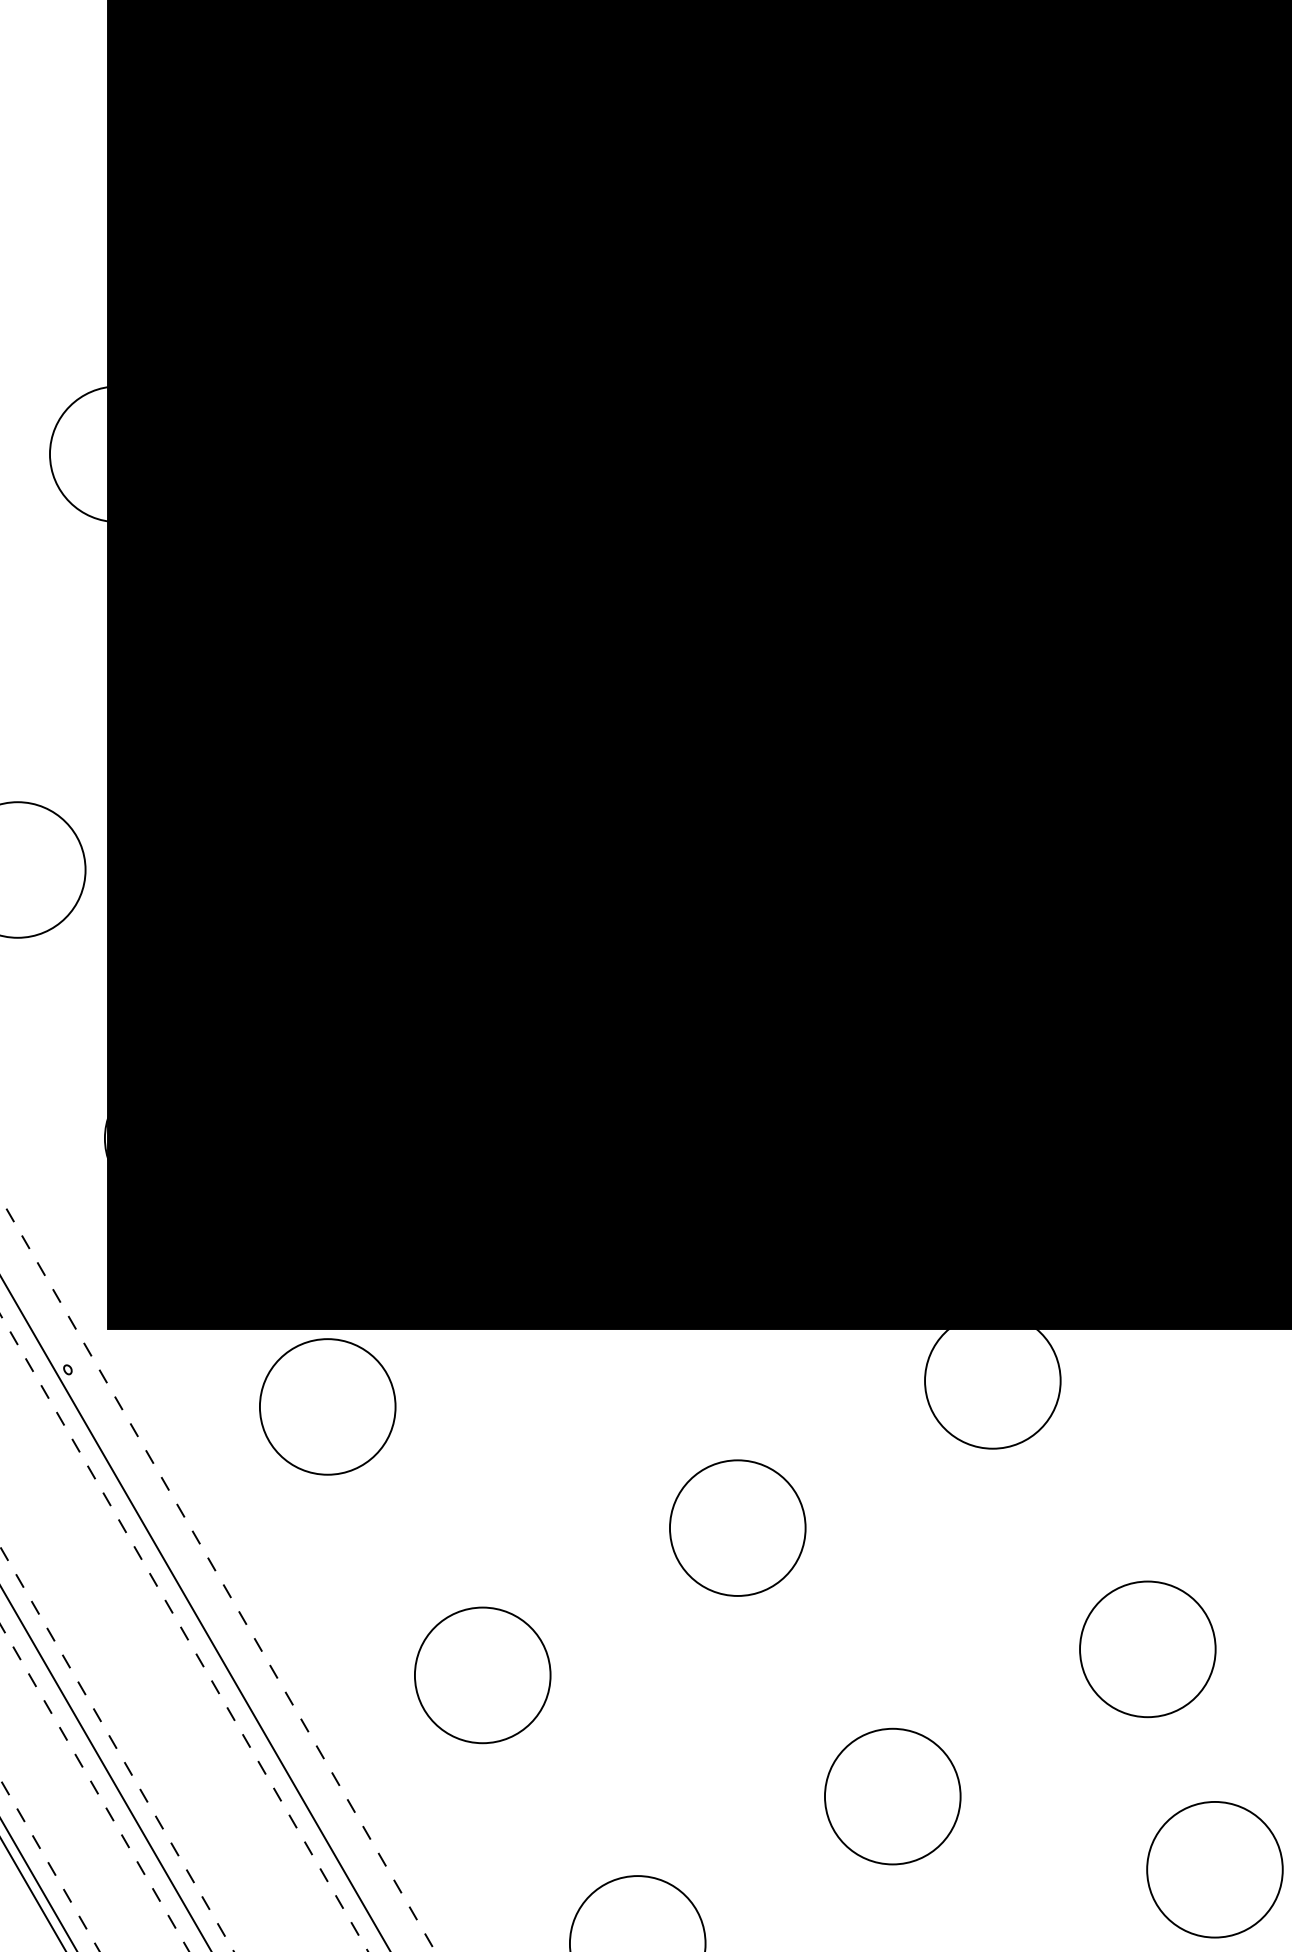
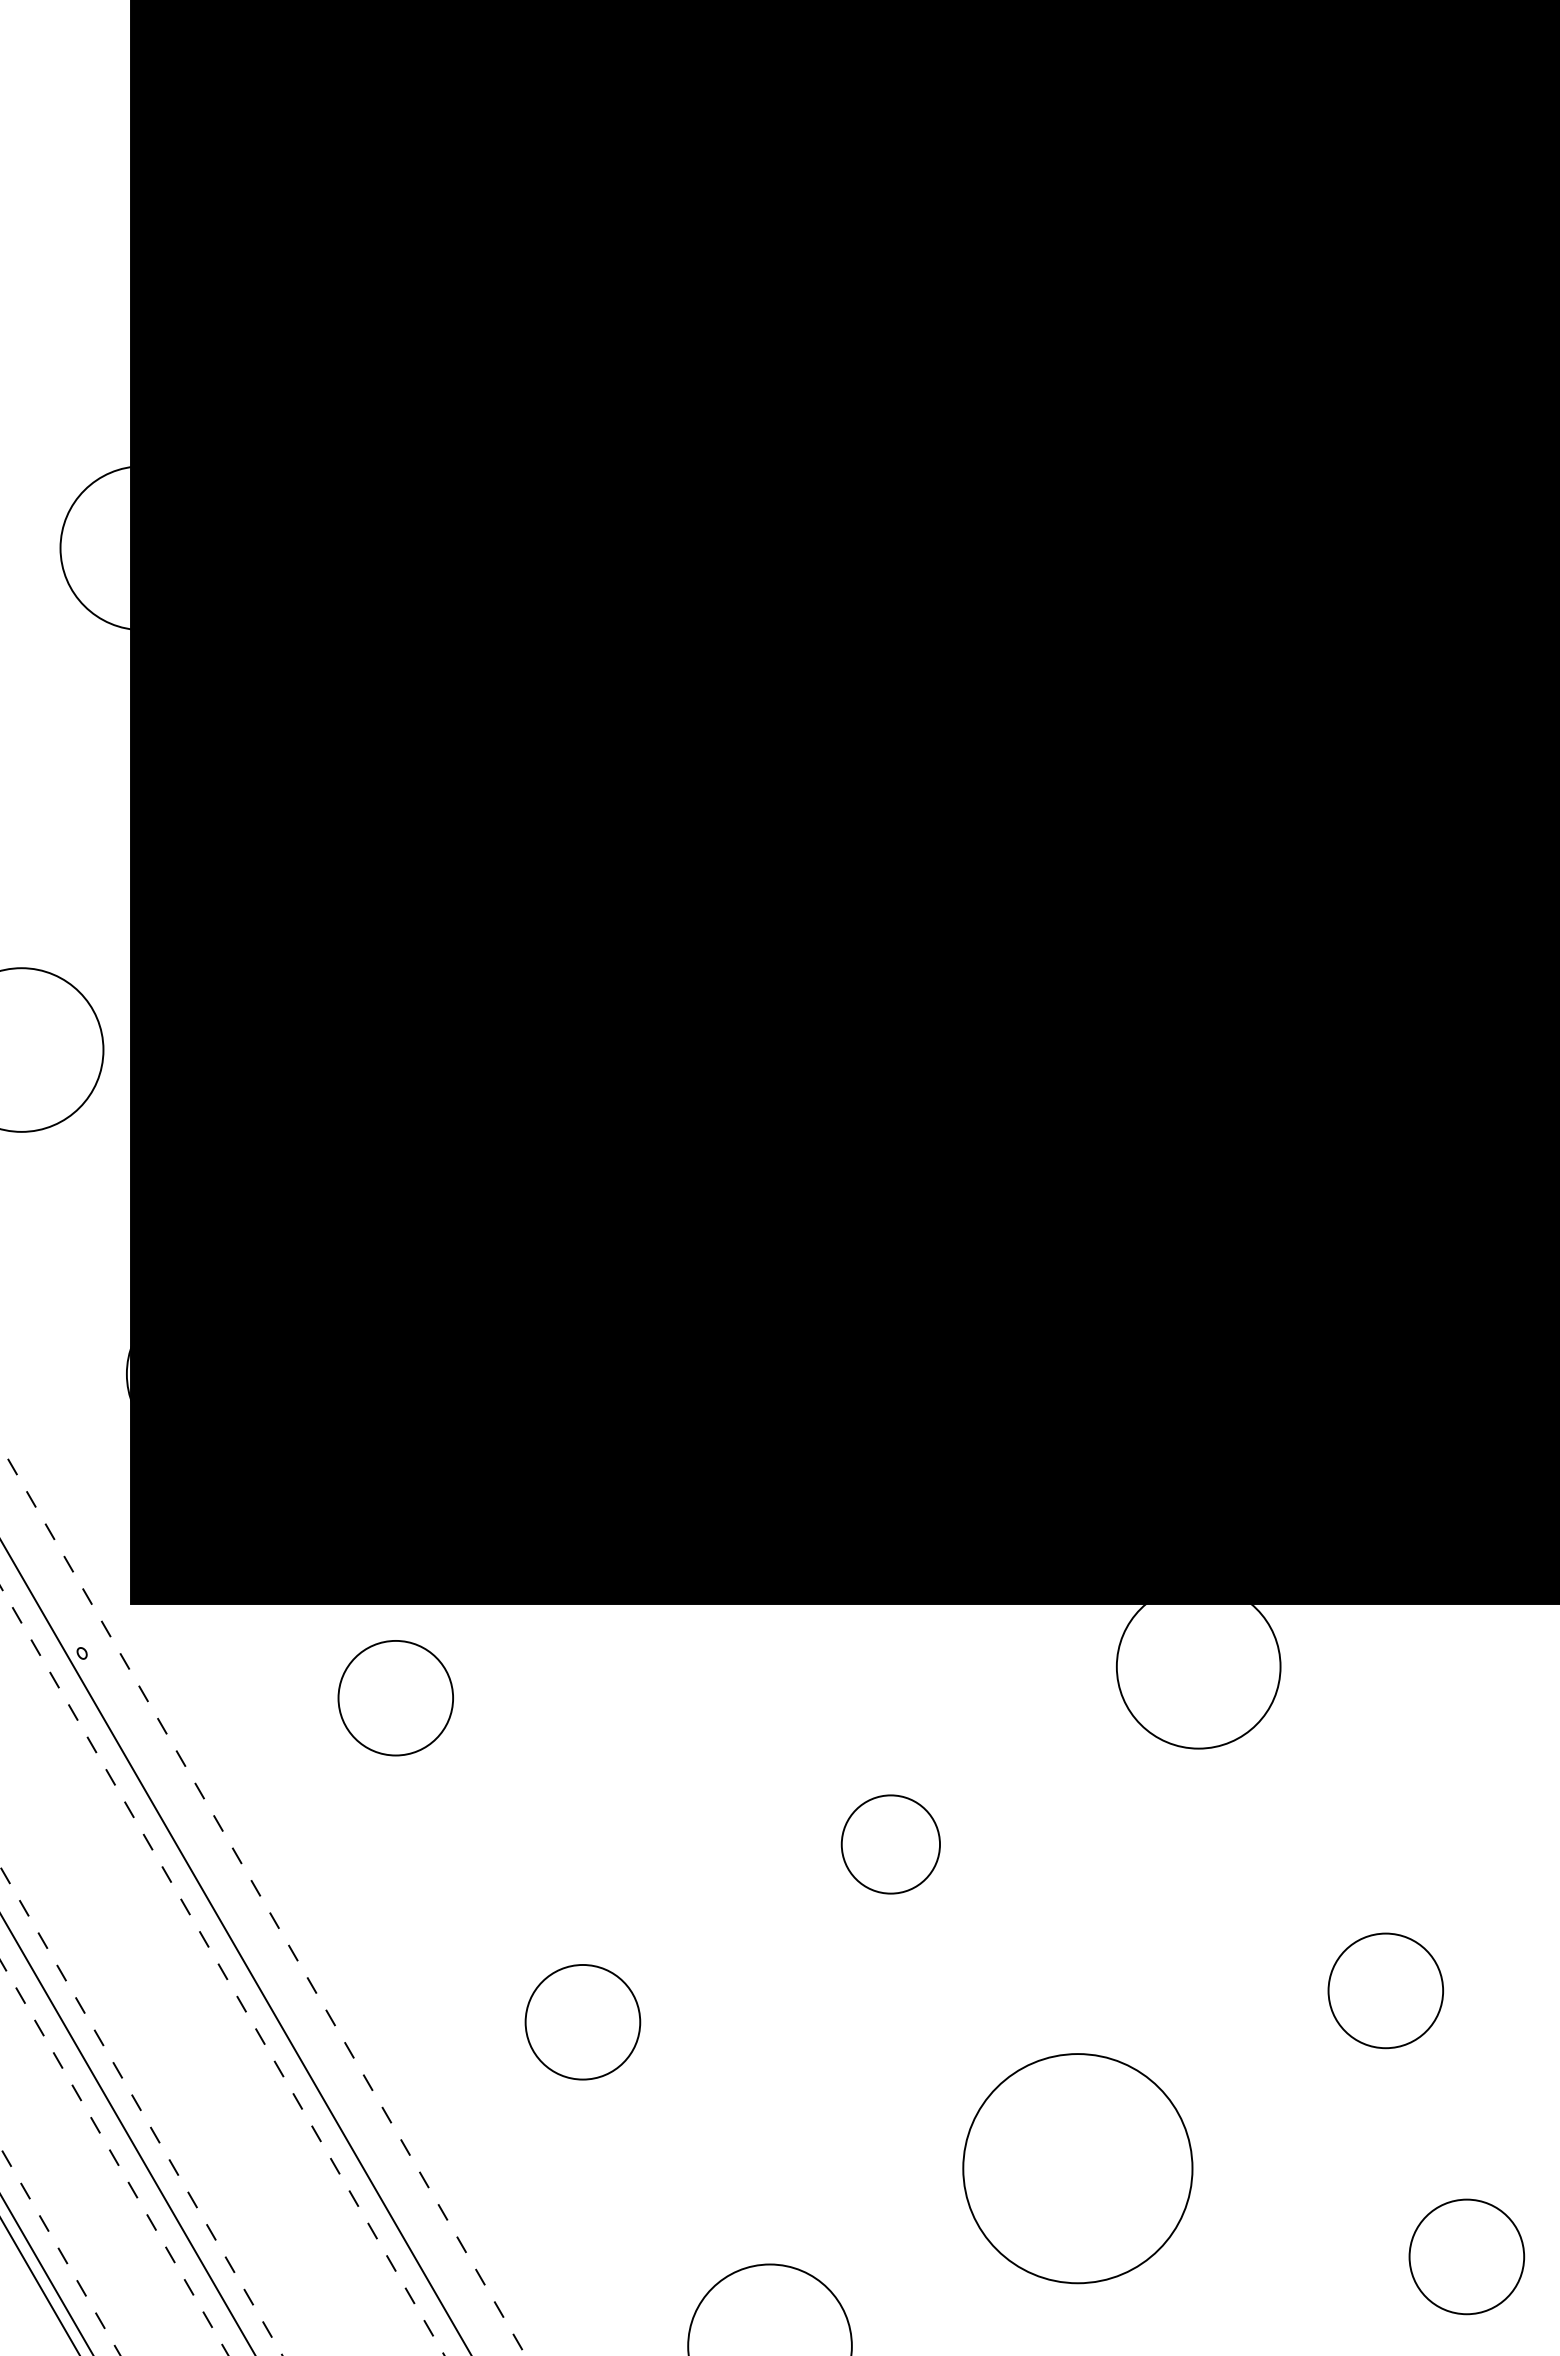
circle: (327, 1407) -> (395, 1698), size x0.7
circle: (737, 1528) -> (890, 1844), size x0.6
circle: (1147, 1649) -> (1385, 1990), size x0.7
circle: (482, 1675) -> (582, 2022), size x0.7
circle: (892, 1796) -> (1077, 2168), size x1.4
circle: (1214, 1869) -> (1466, 2256), size x0.7

